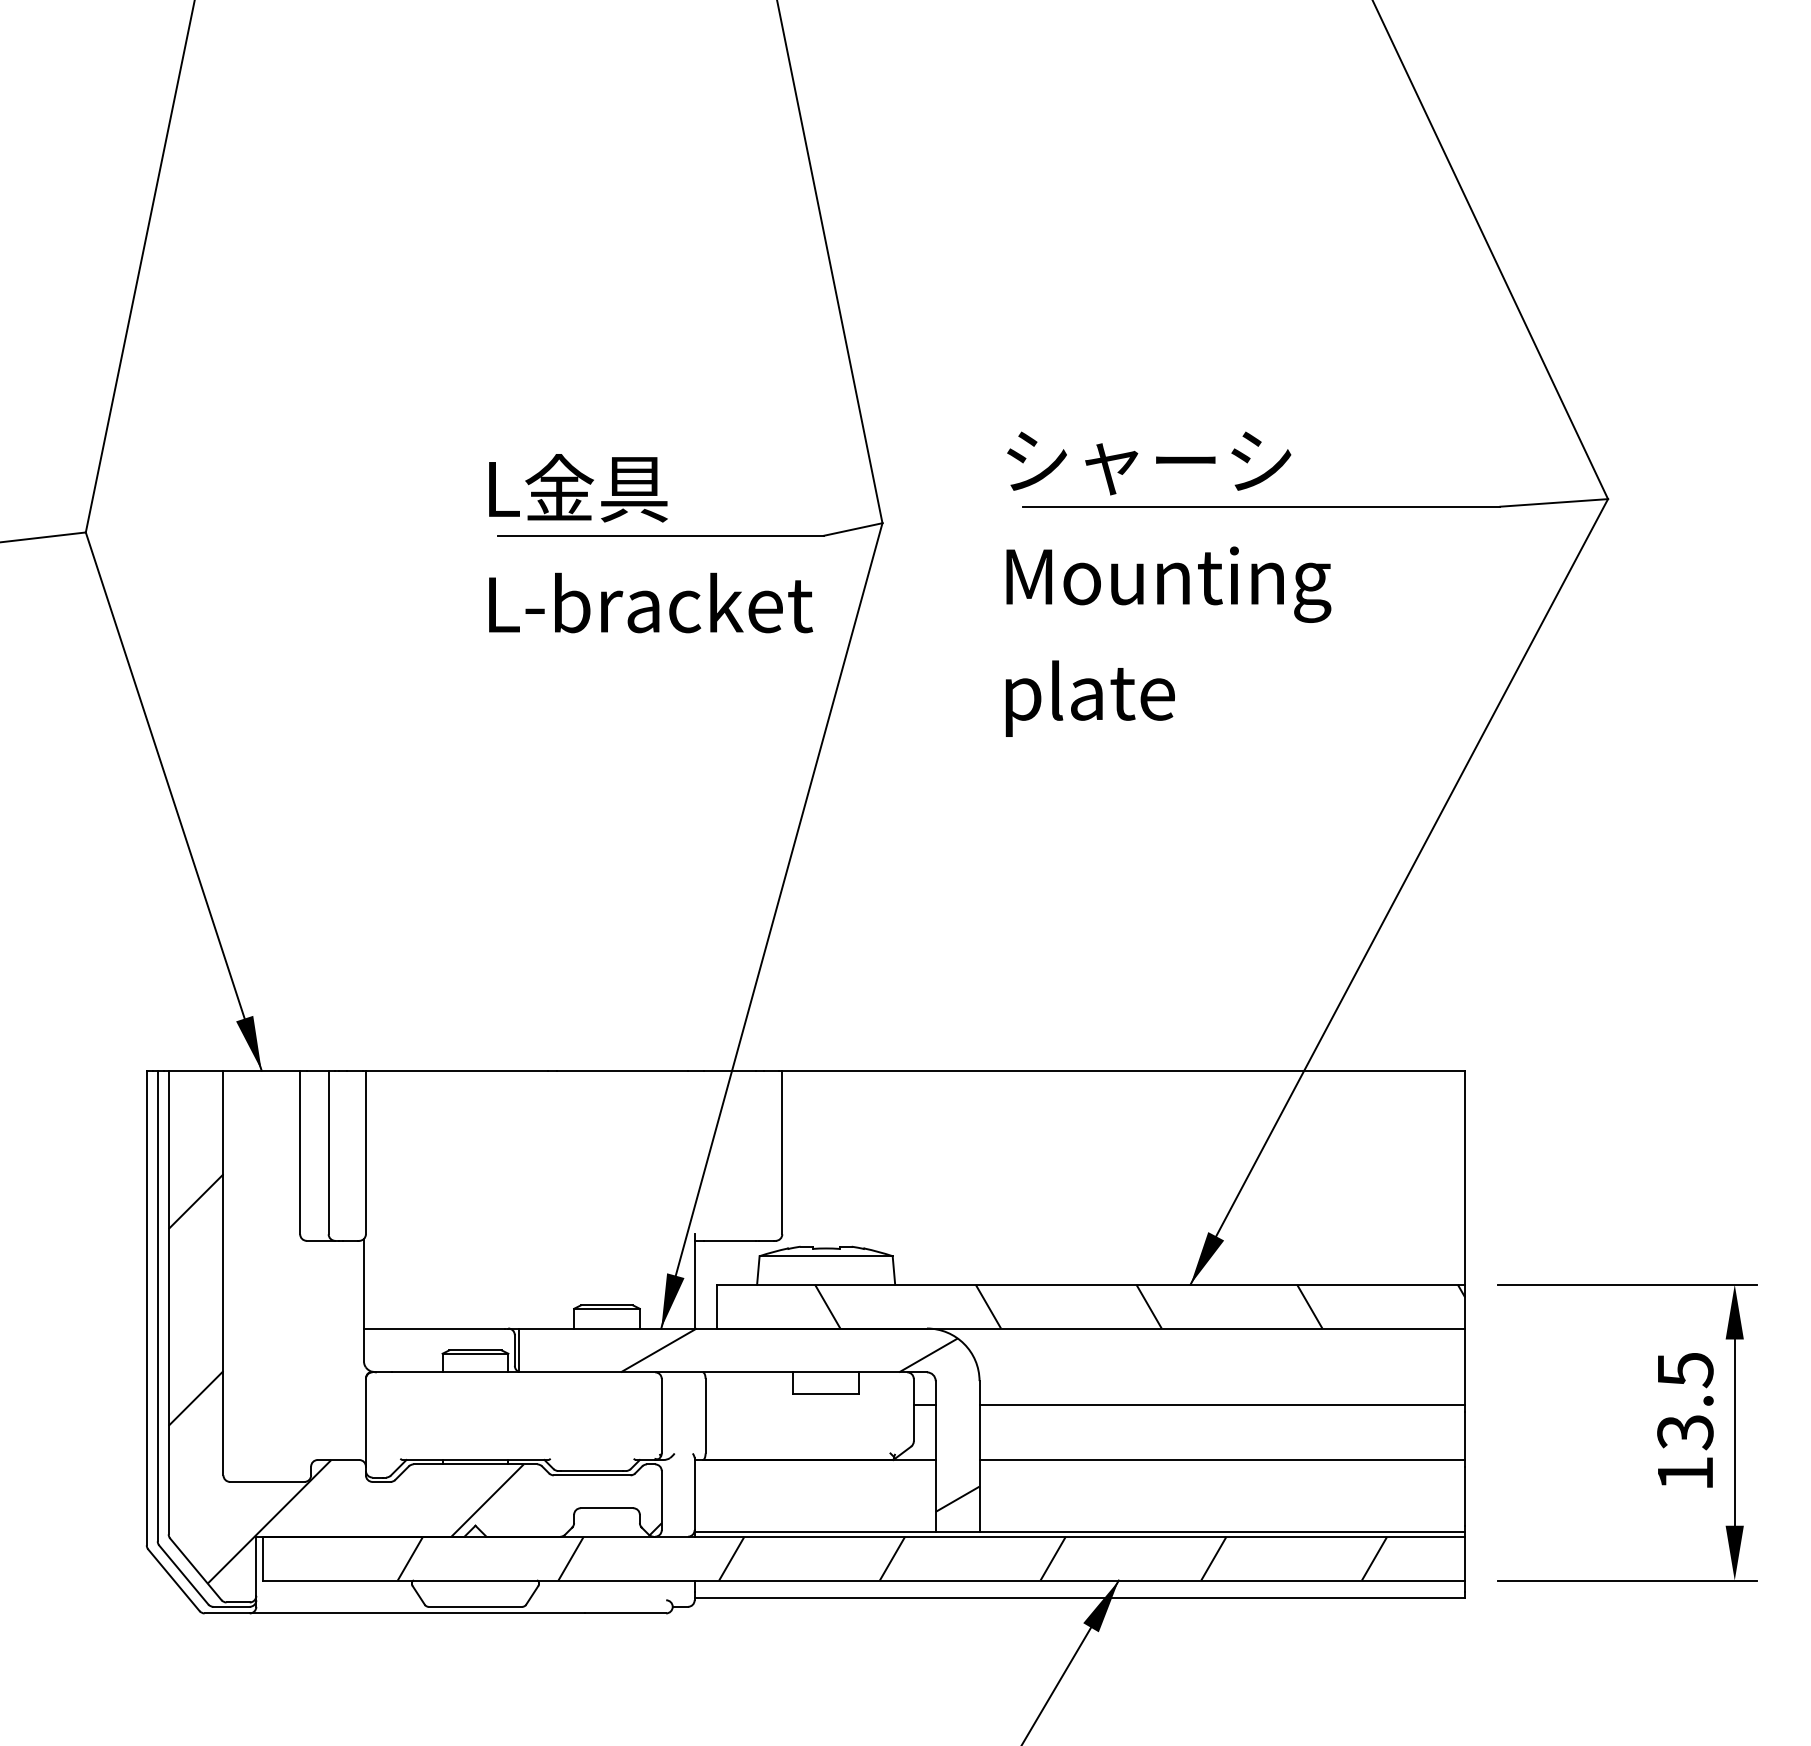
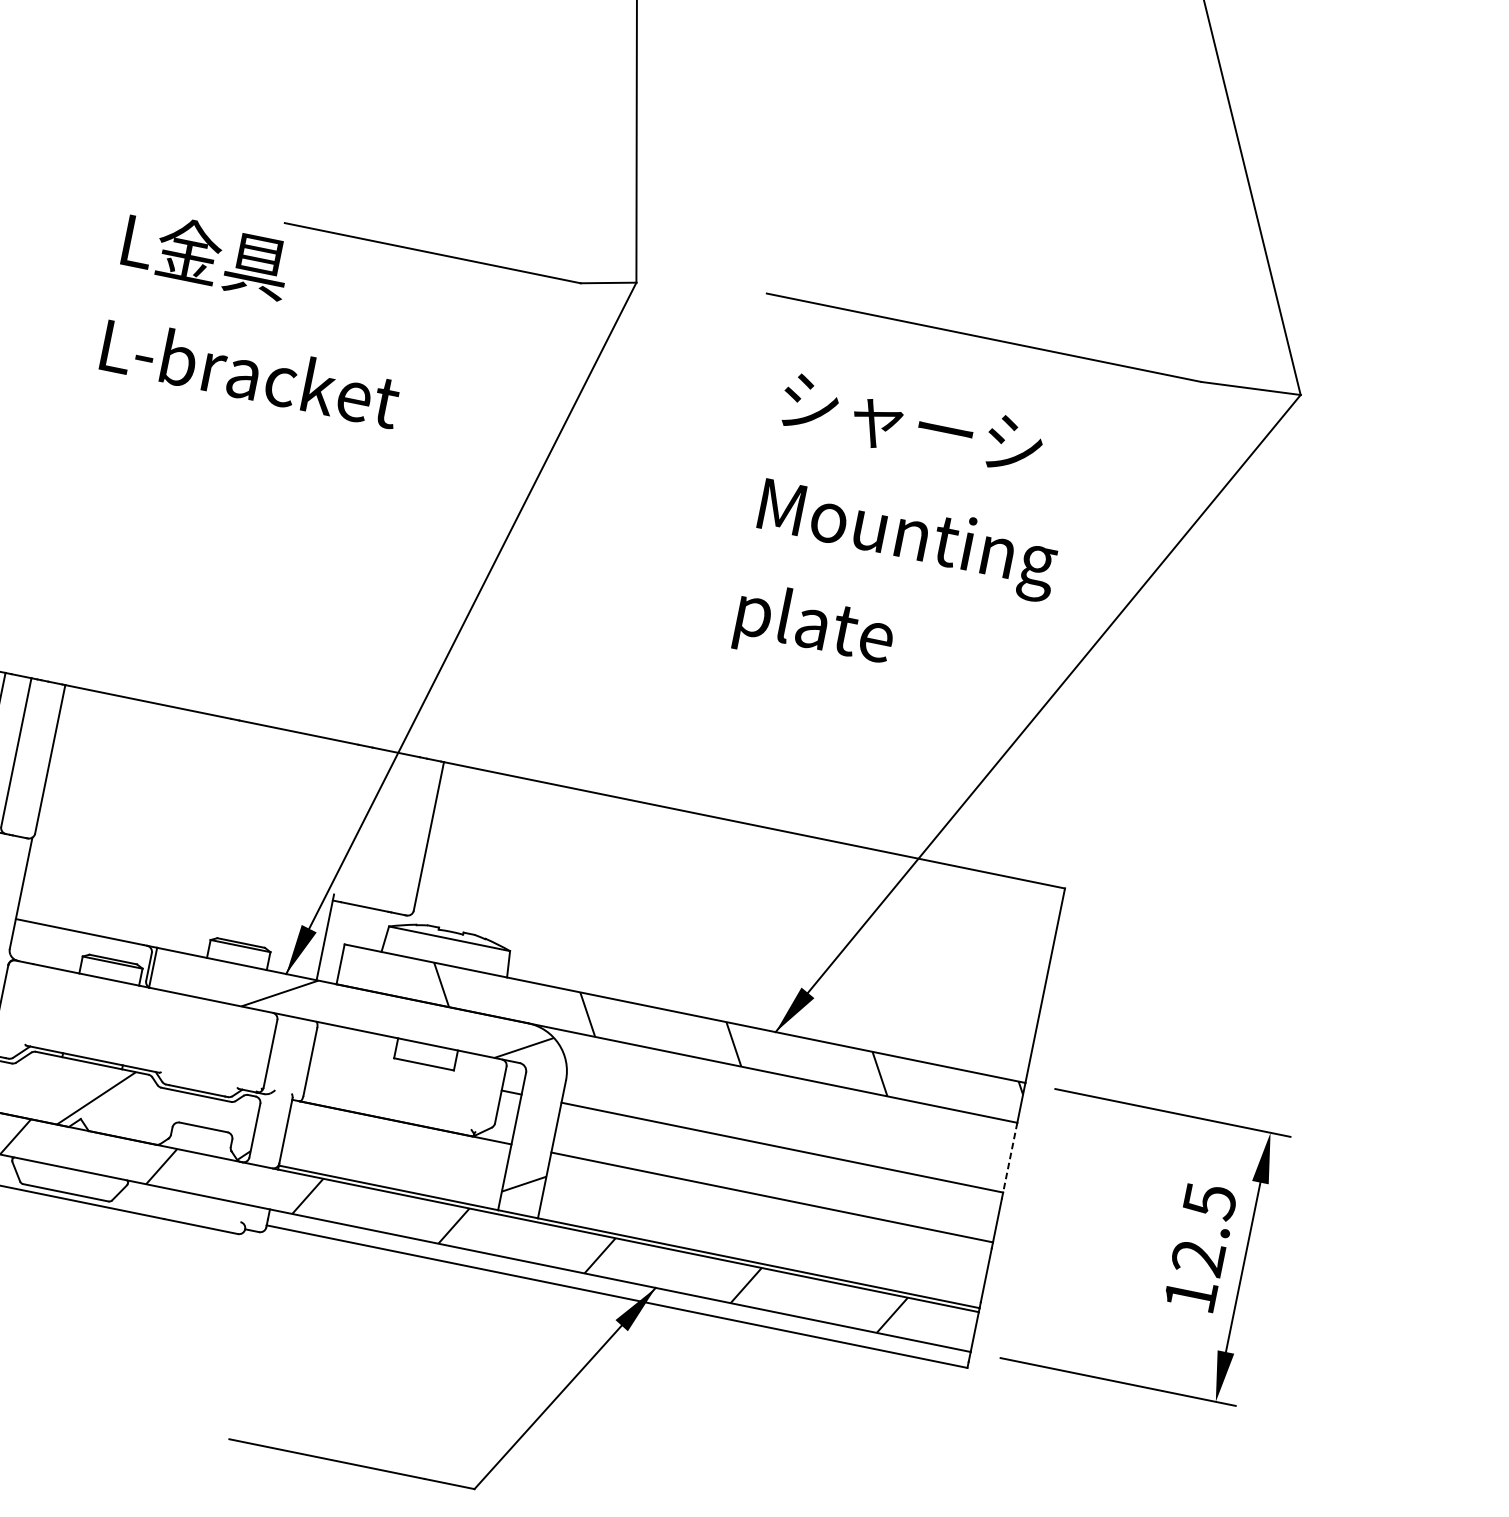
text: (651, 543) -> (262, 318), moved
text: (1168, 583) -> (907, 538), moved
line: (1465, 1367) -> (1010, 1158), solid -> dashed
text: (1685, 1432) -> (1198, 1258), 13.5 -> 12.5

